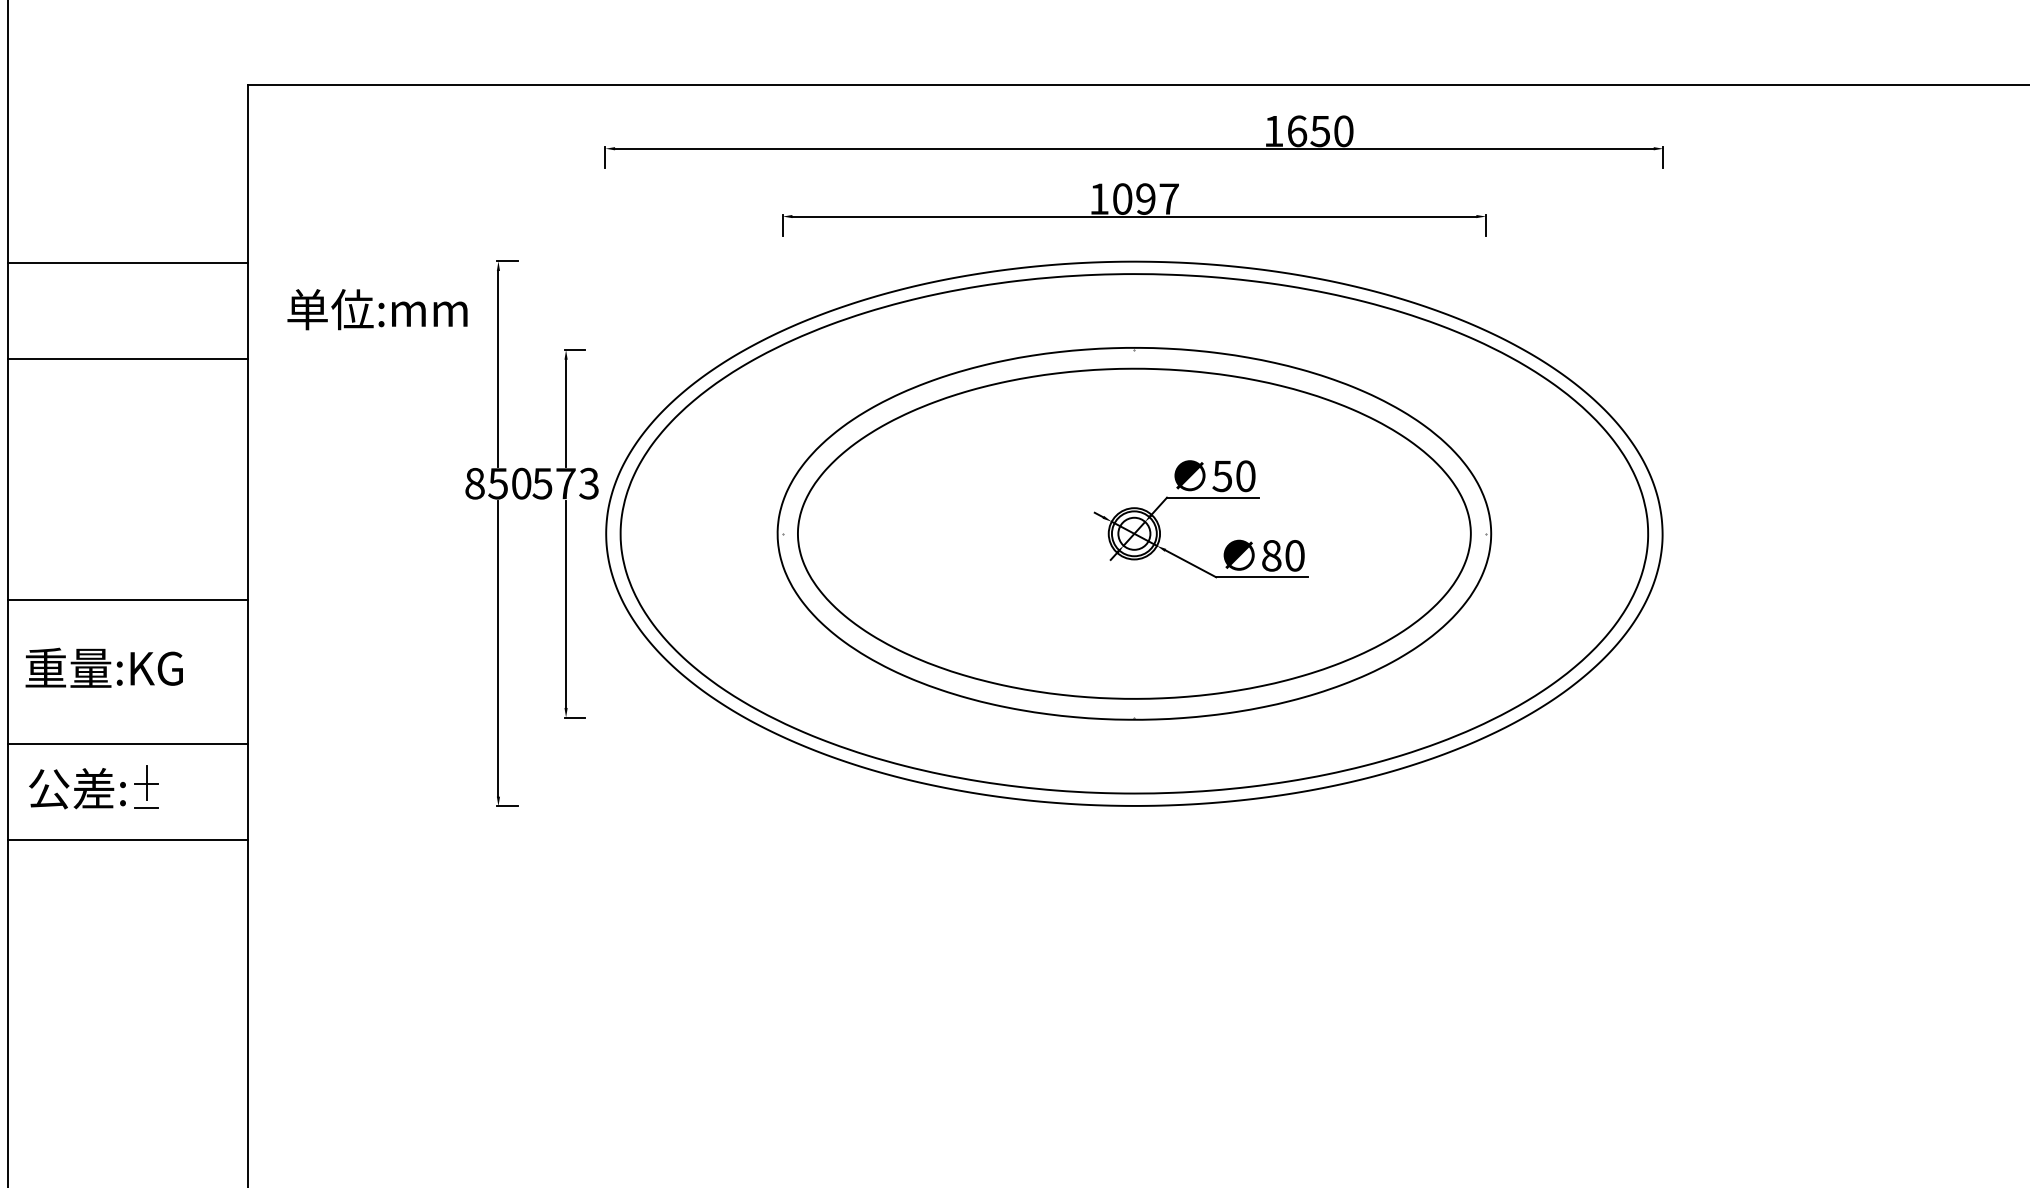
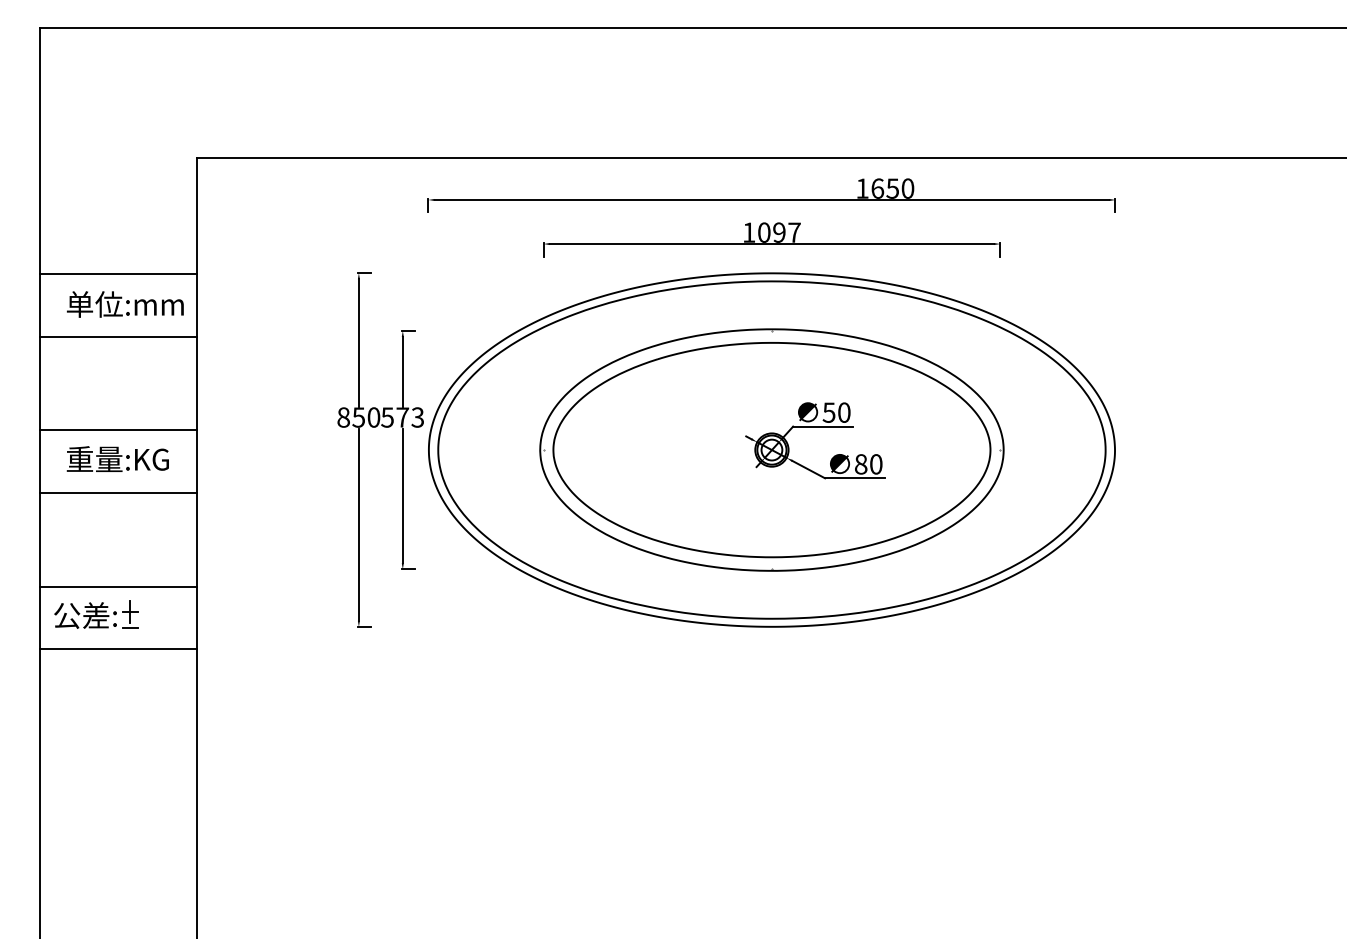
text: (377, 309) -> (125, 304), moved
line: (128, 503) -> (118, 430), added
text: (103, 666) -> (117, 458), moved

